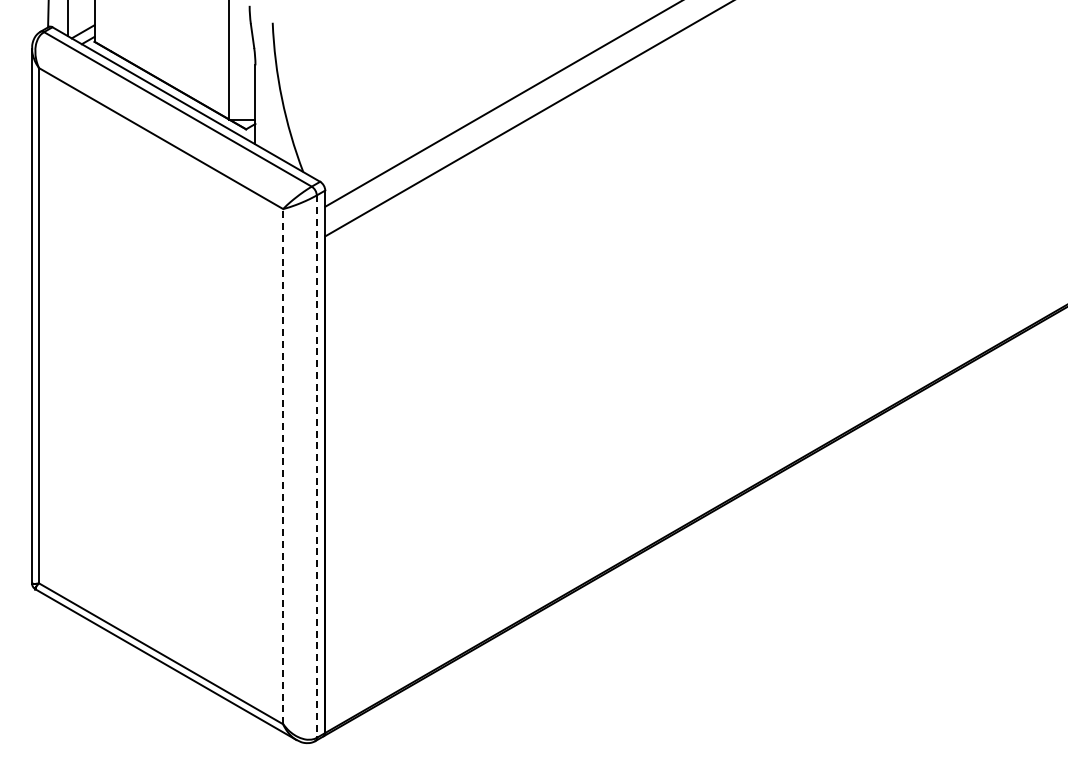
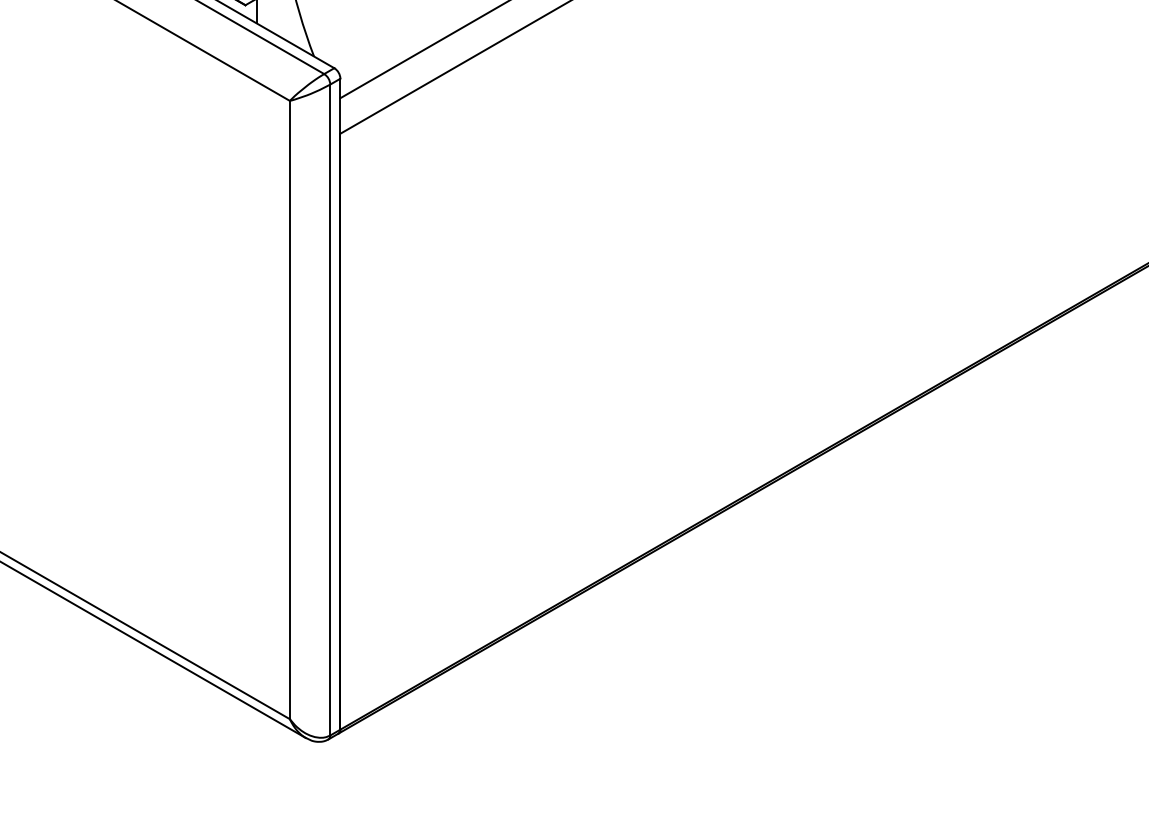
line: (283, 466) -> (290, 409), dashed -> solid
line: (316, 467) -> (329, 411), dashed -> solid

